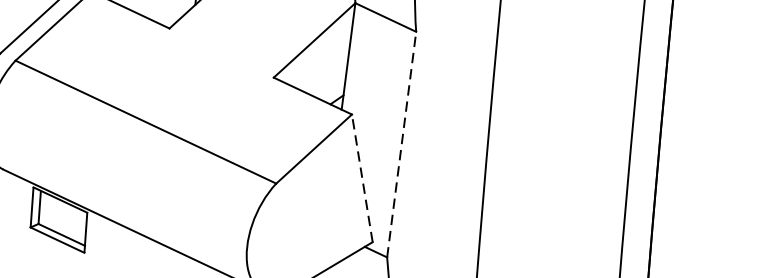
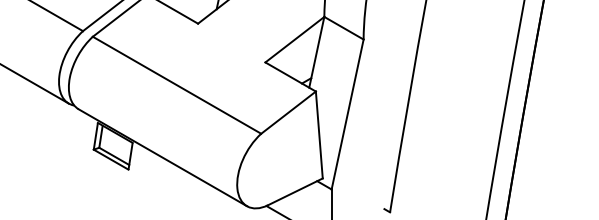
line: (401, 144) -> (347, 114), dashed -> solid
line: (362, 179) -> (319, 135), dashed -> solid

